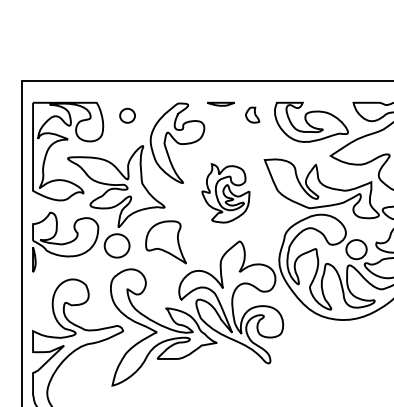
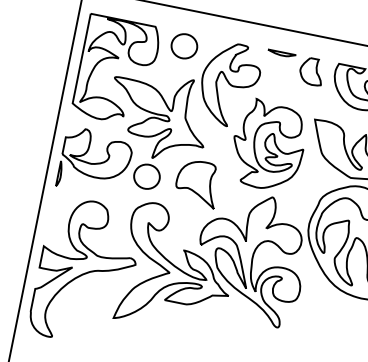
part: (252, 114) -> (311, 70), size x1.67
part: (127, 115) -> (184, 46), size x1.67
part: (225, 193) -> (268, 145), size x1.43

